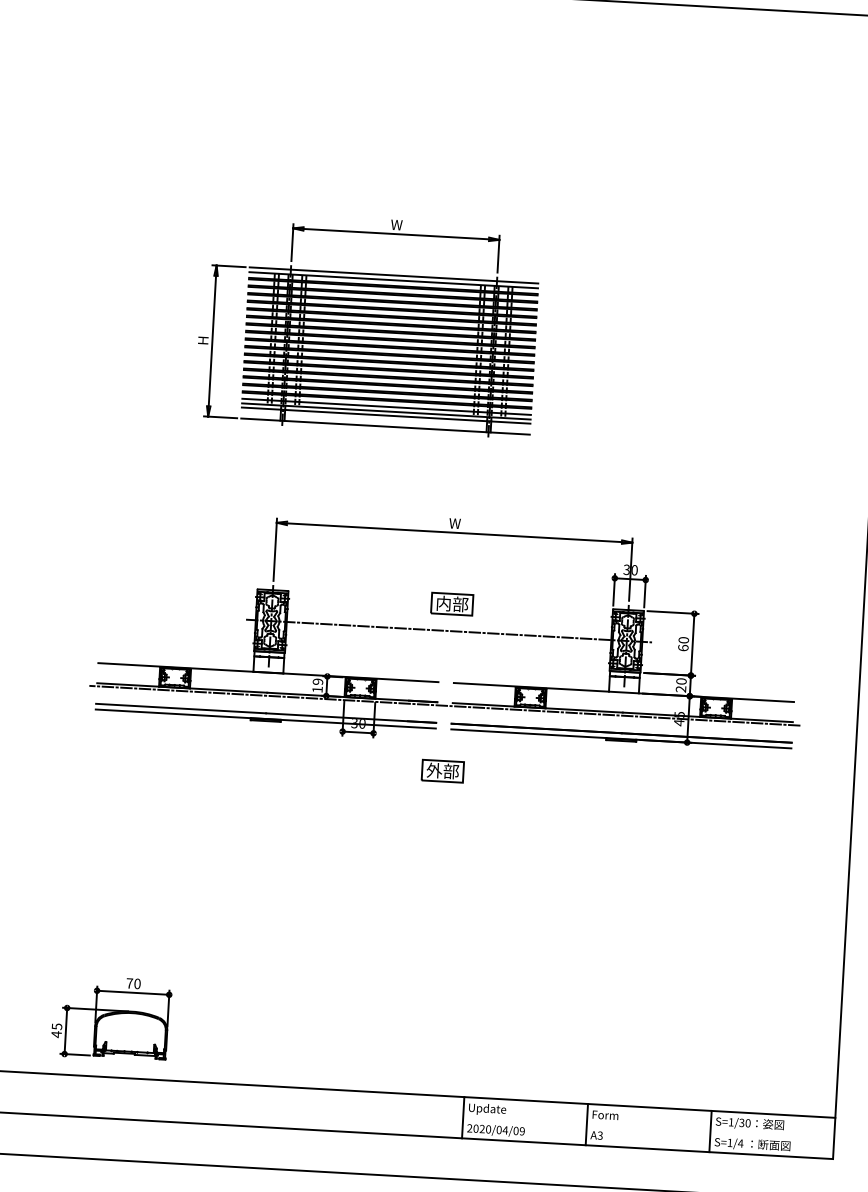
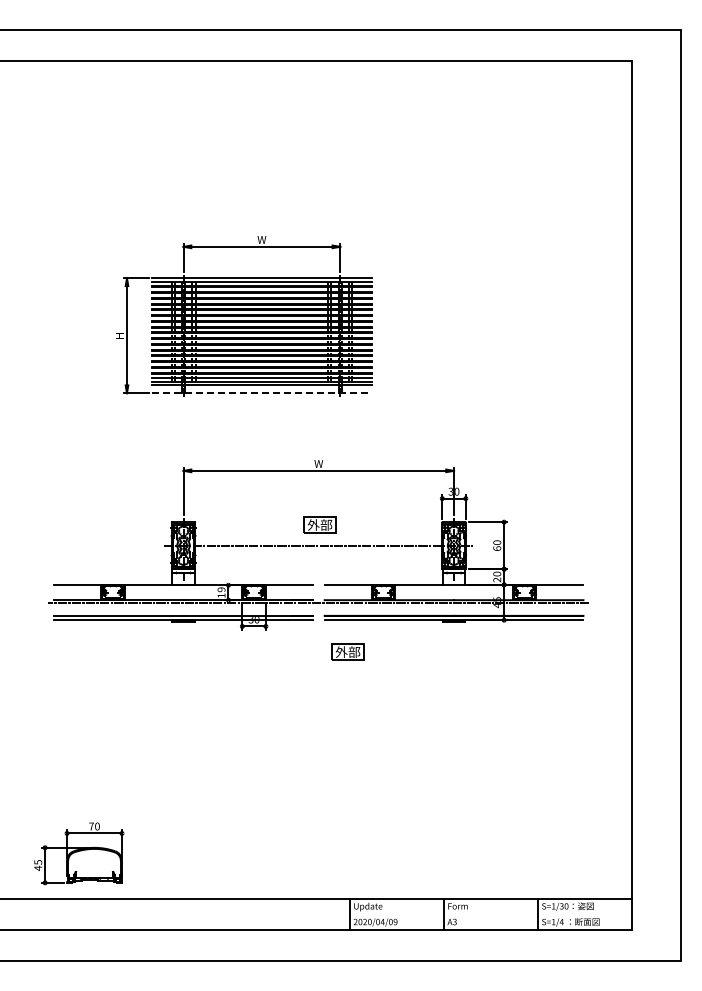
line: (384, 426) -> (261, 393), solid -> dashed
text: (443, 602) -> (313, 524), 内部 -> 外部
part: (442, 770) -> (347, 651), moved

